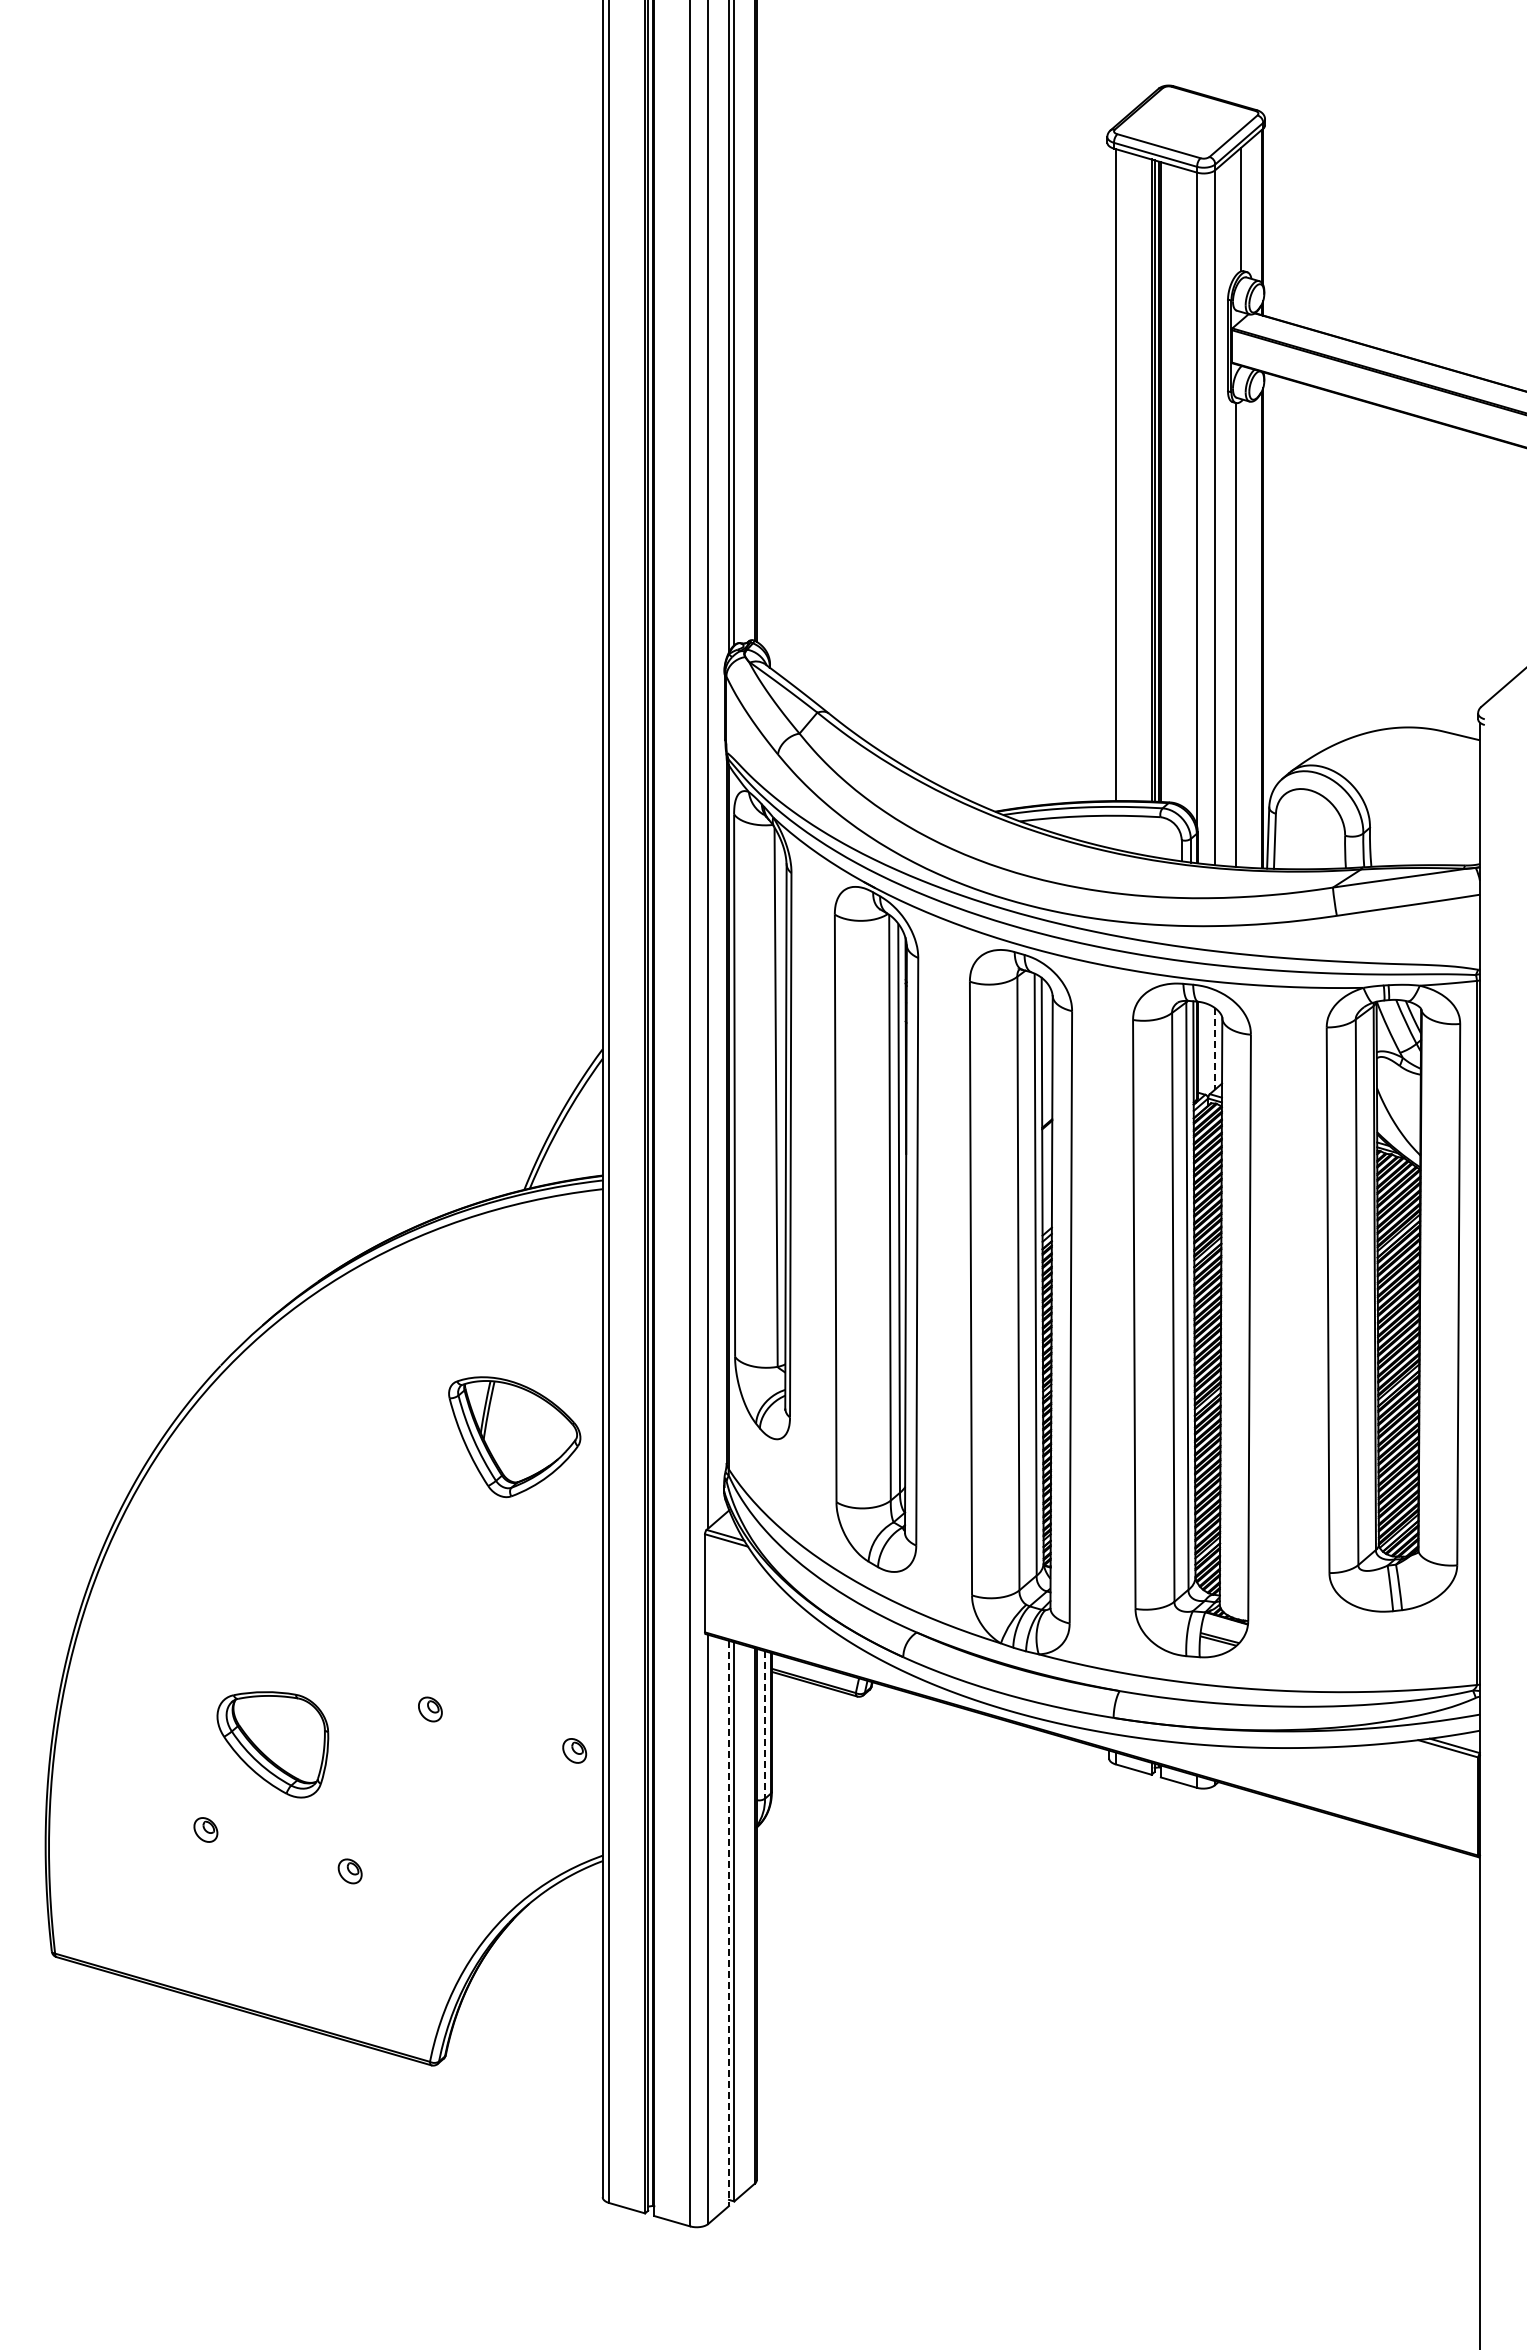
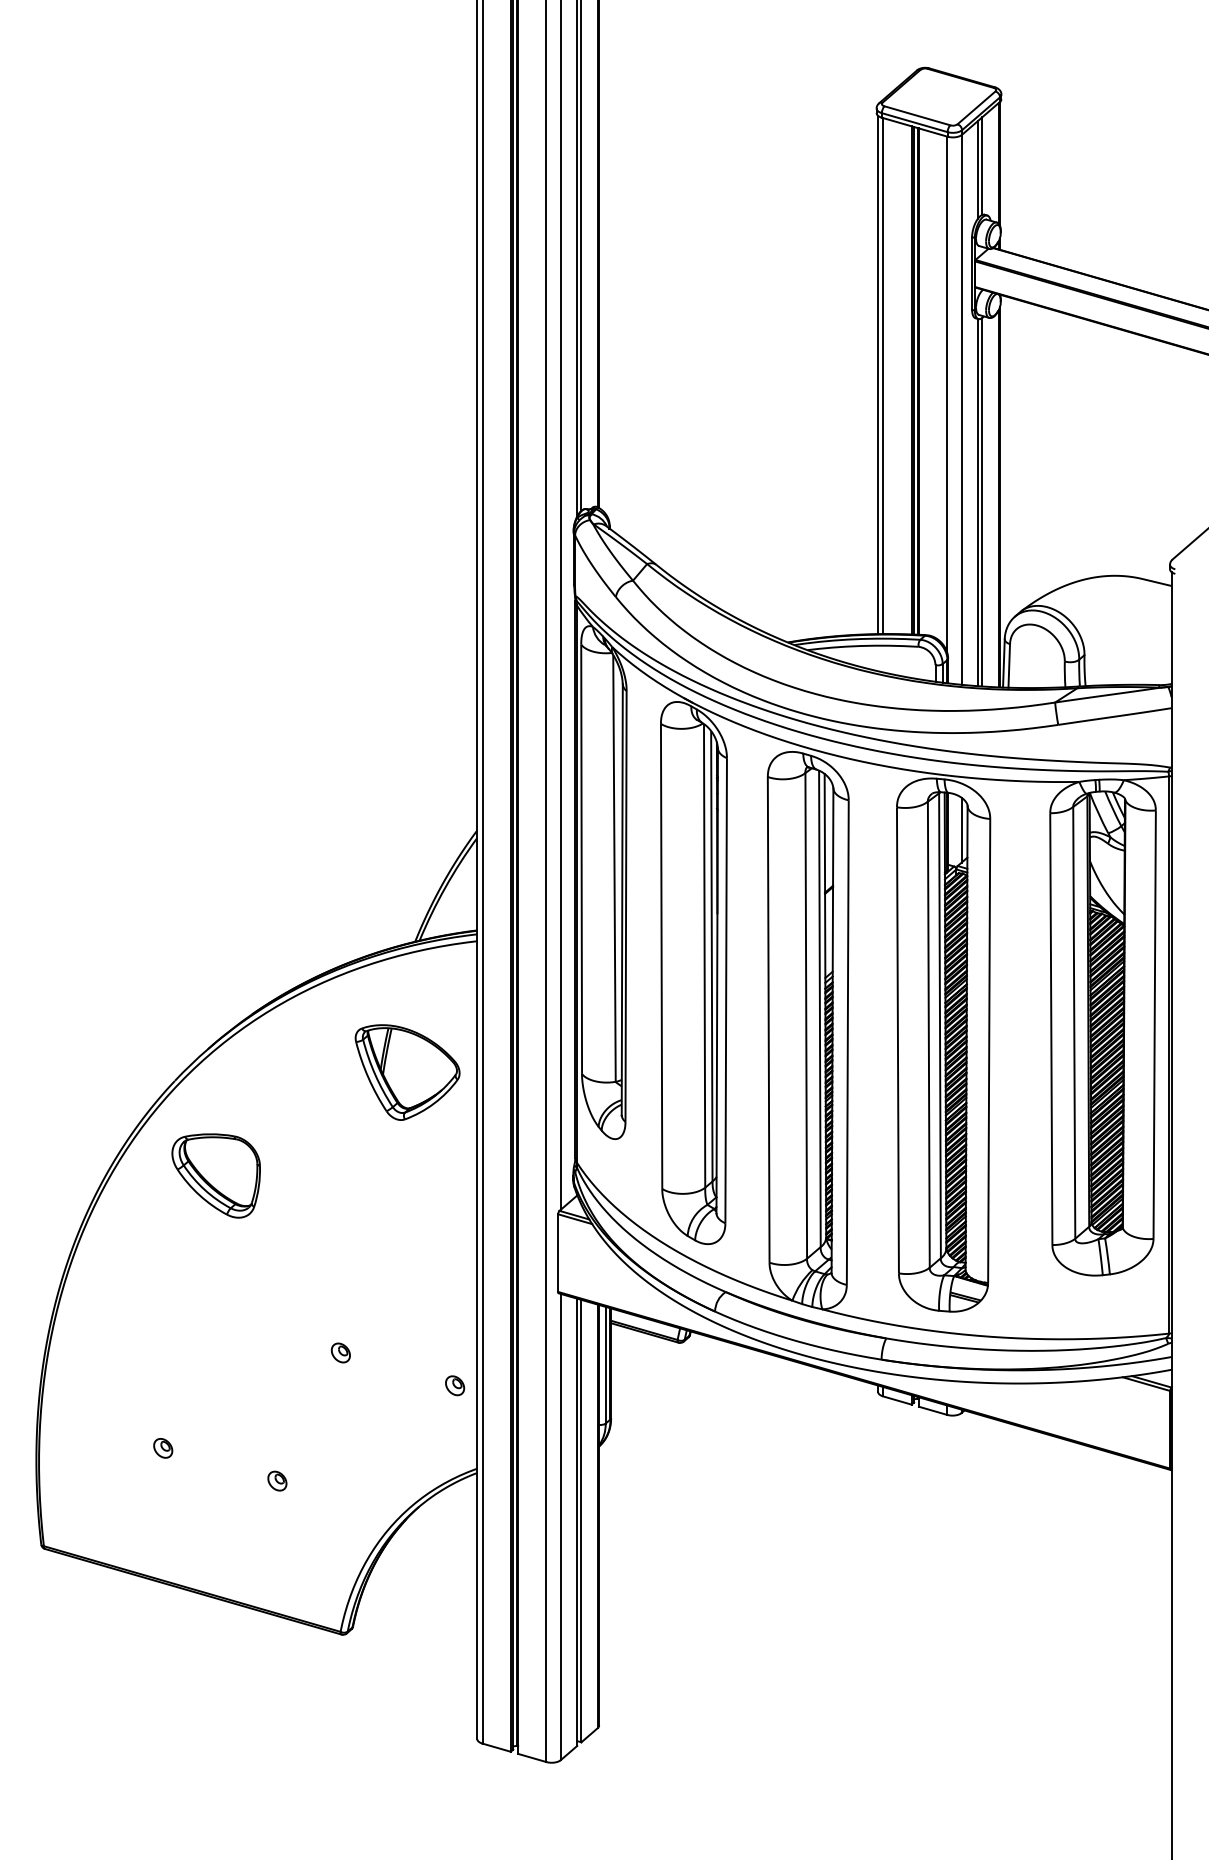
line: (1235, 214) -> (978, 169), added
line: (1109, 473) -> (878, 374), added
line: (1240, 634) -> (981, 502), added
line: (1214, 1048) -> (961, 829), dashed -> solid
part: (514, 1437) -> (407, 1072), moved
line: (764, 1724) -> (605, 1364), dashed -> solid
part: (272, 1744) -> (215, 1175), moved
line: (729, 1923) -> (577, 1522), dashed -> solid

